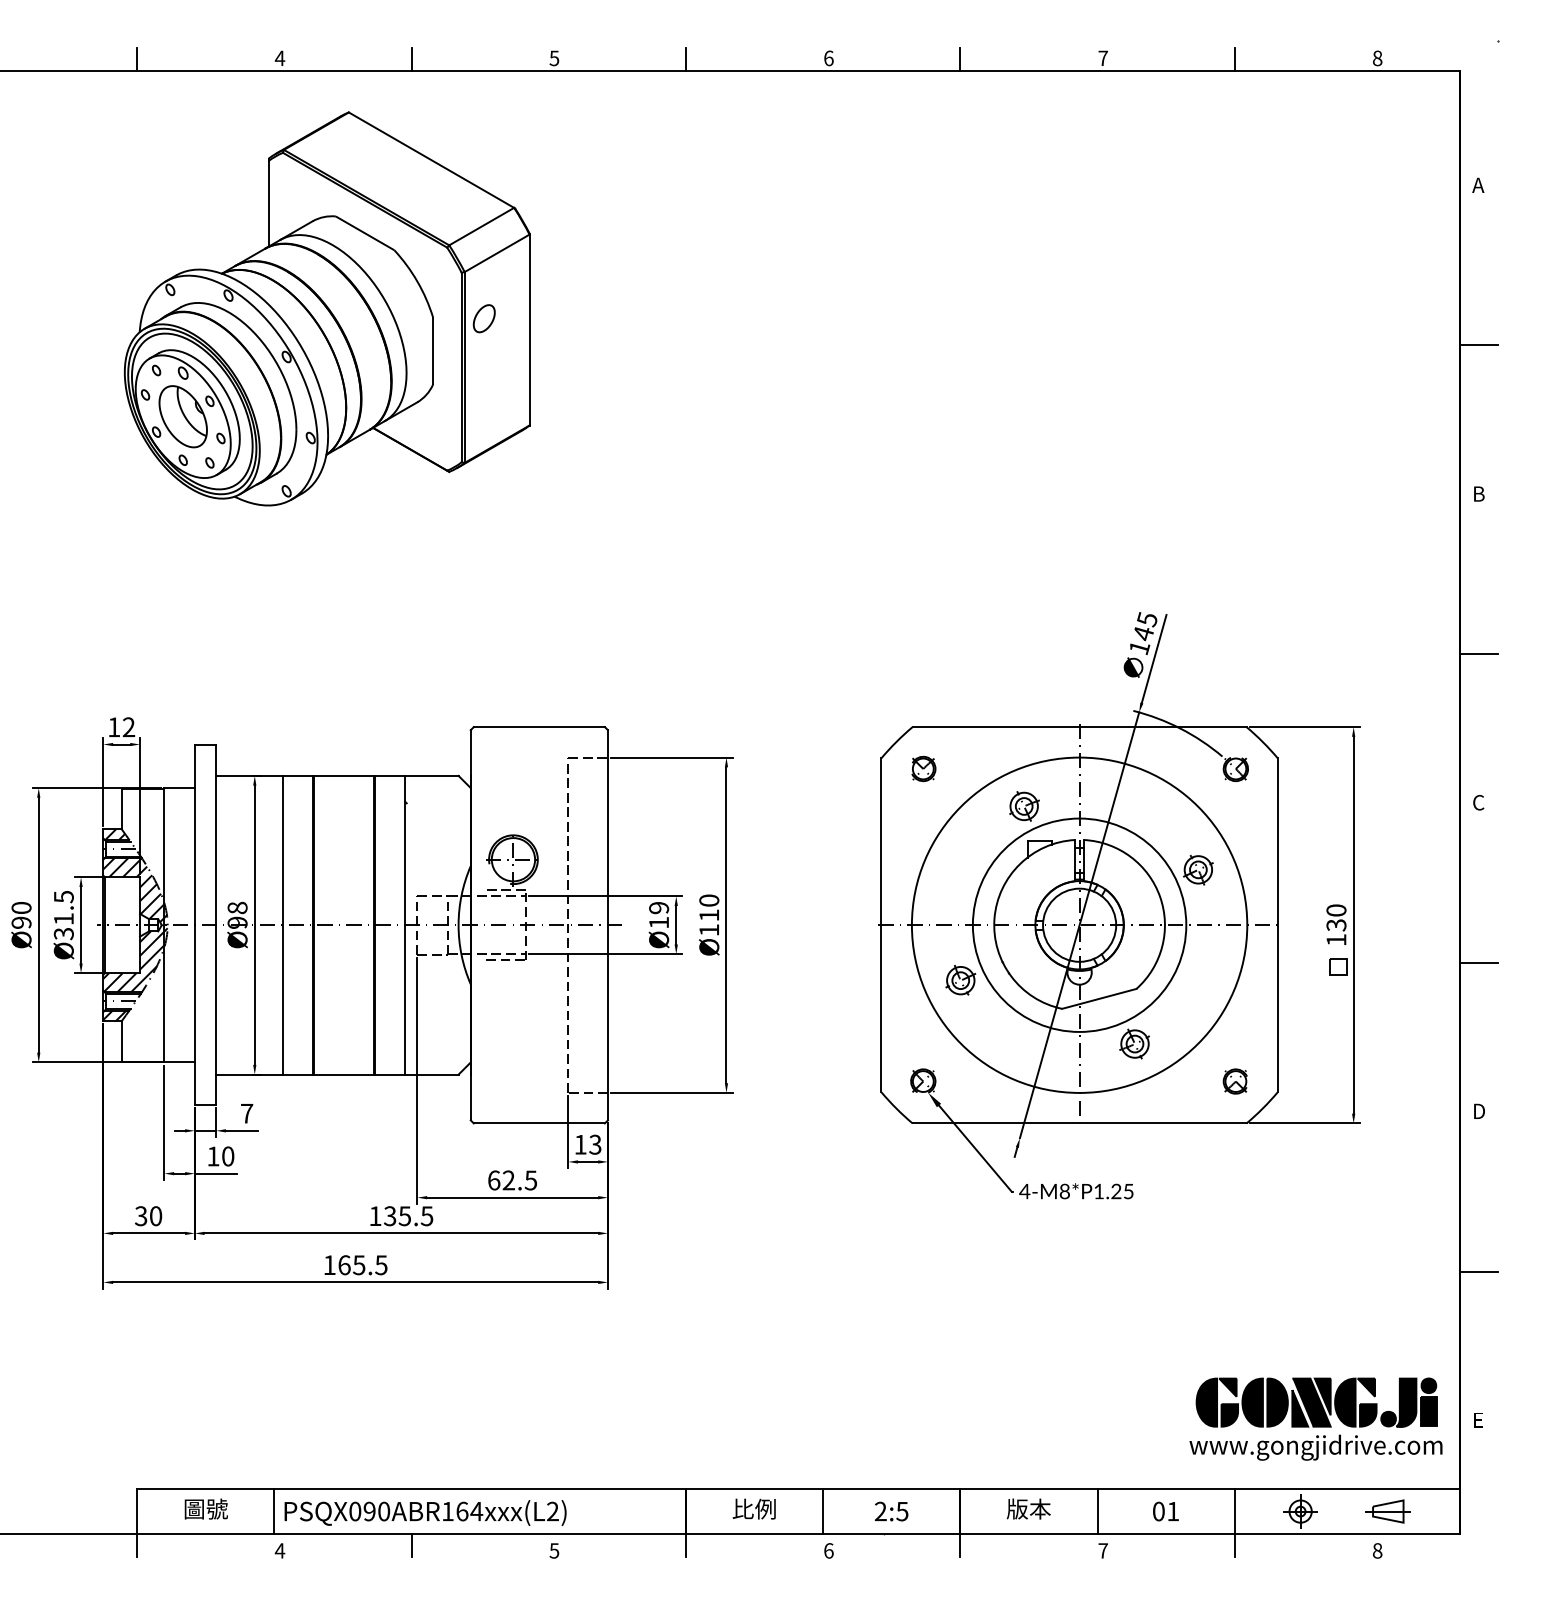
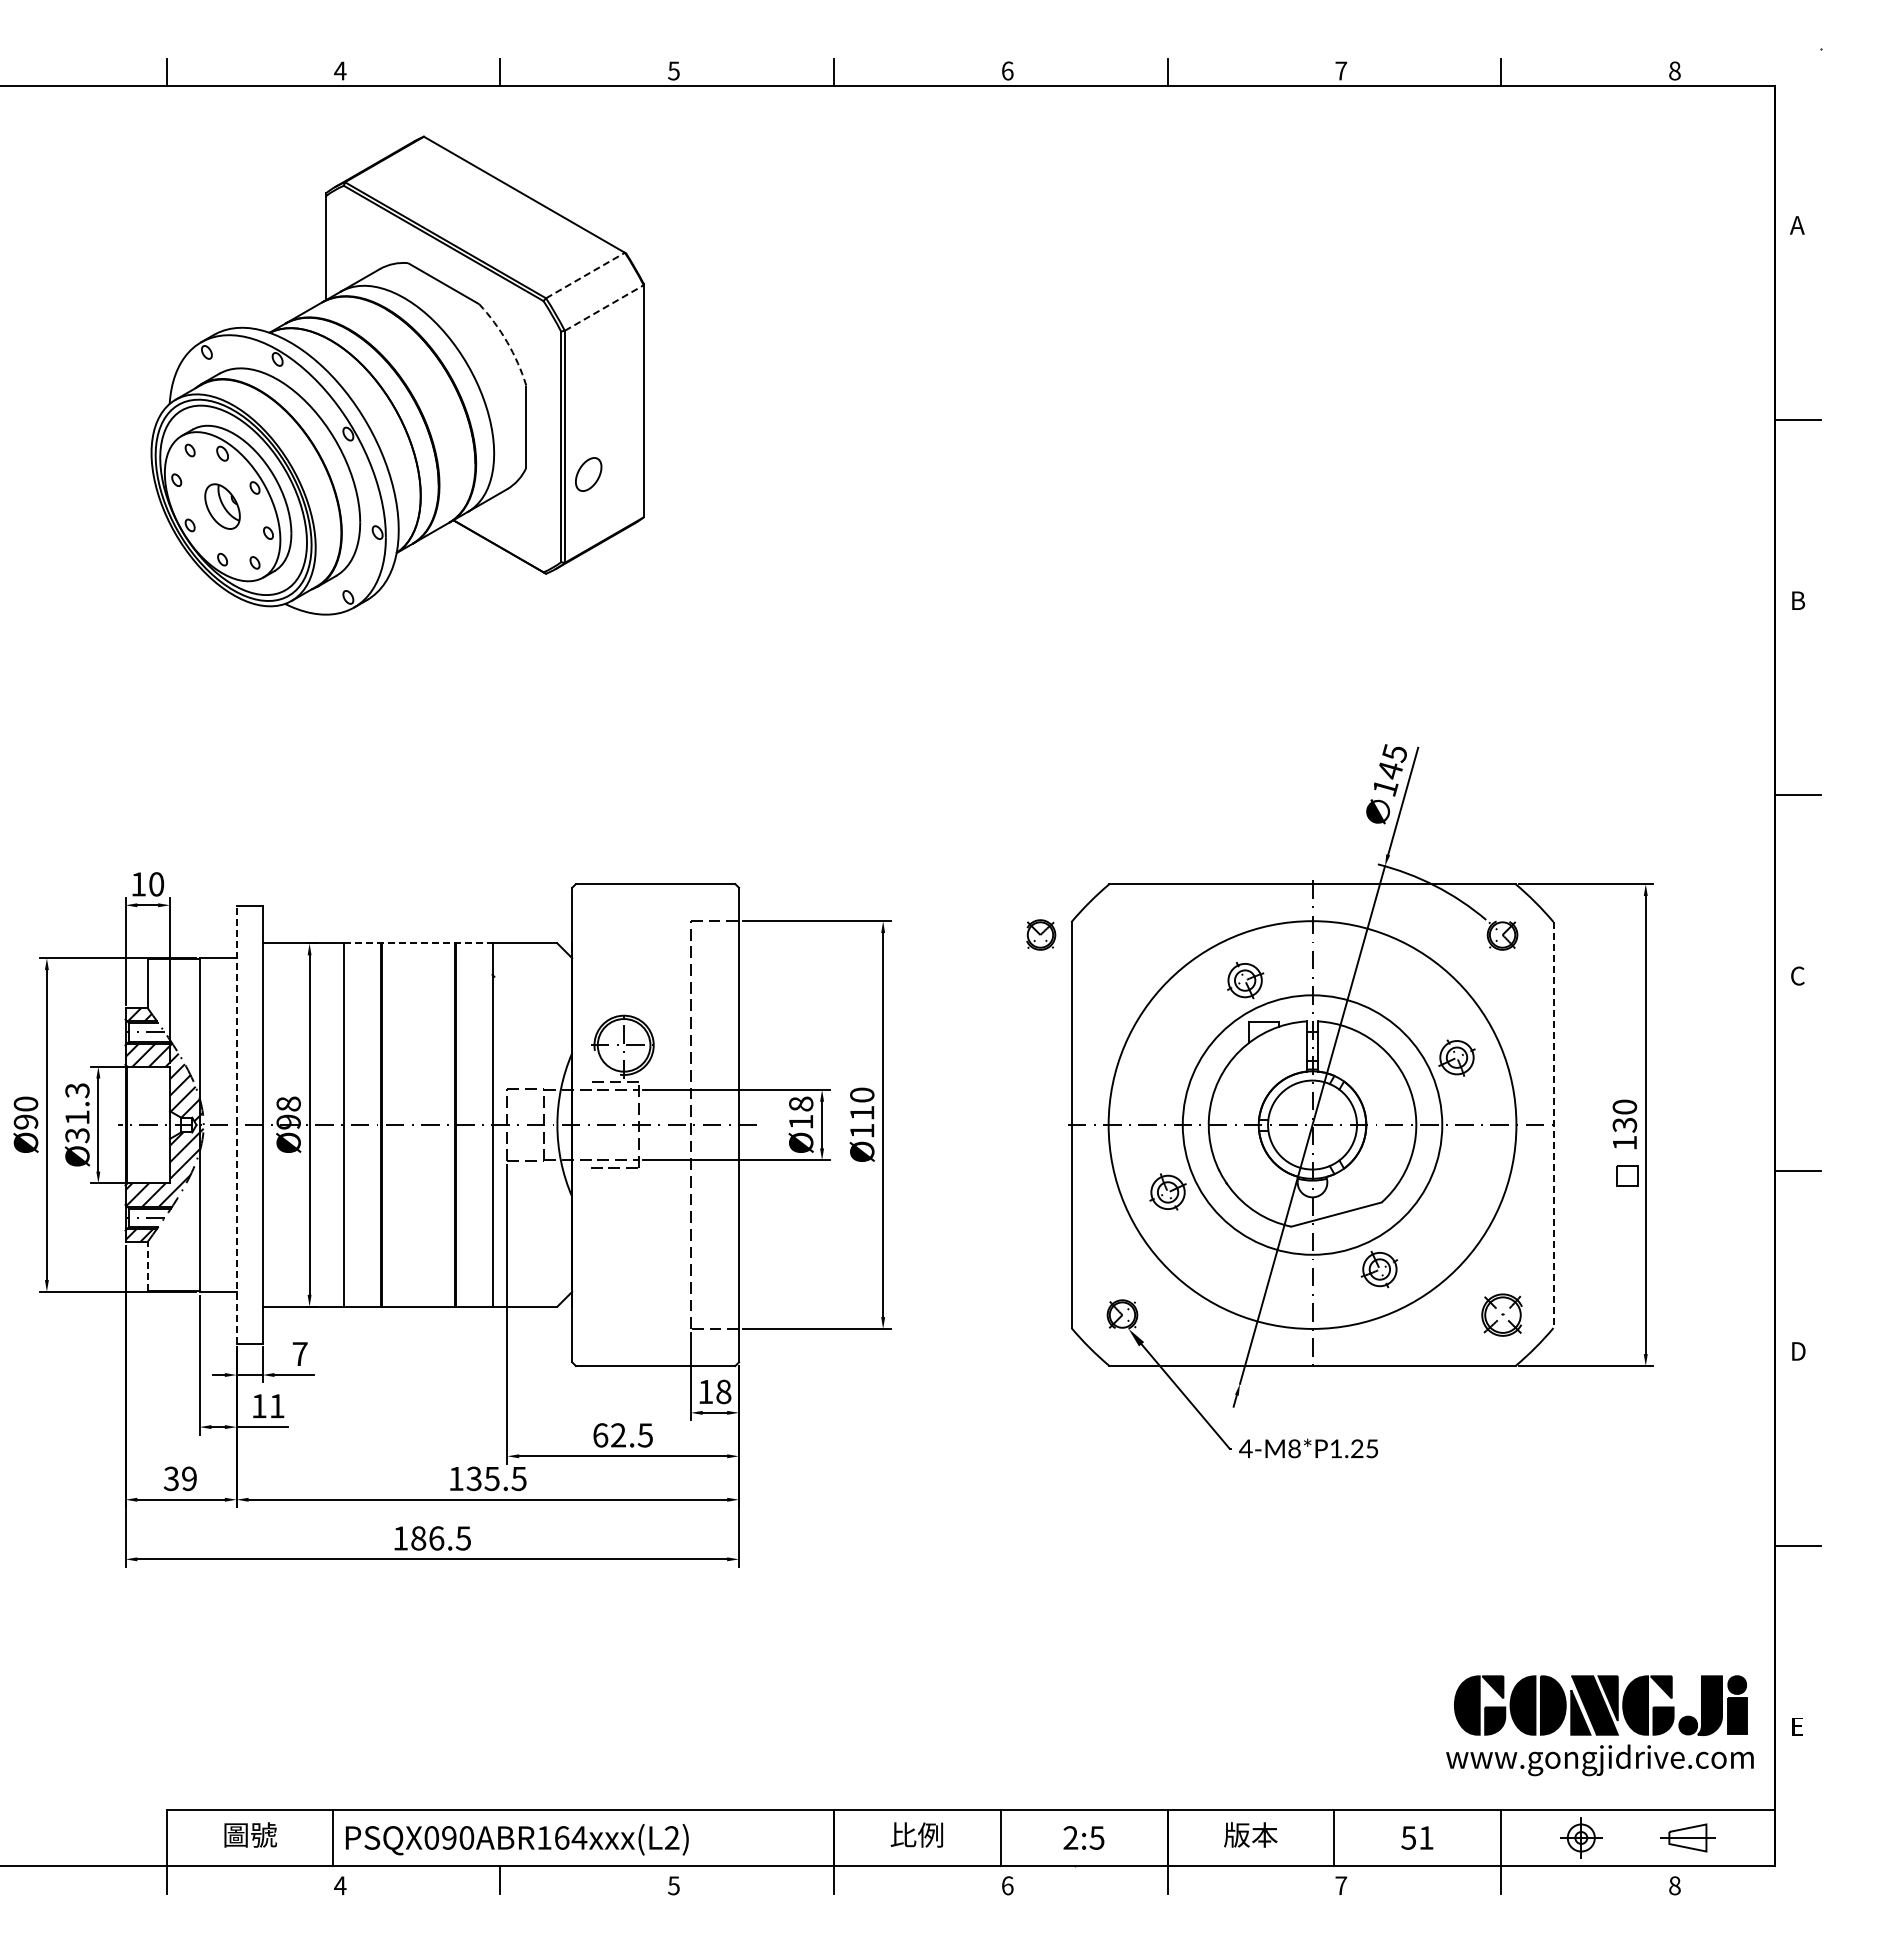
line: (481, 226) -> (585, 275), solid -> dashed
line: (497, 253) -> (604, 308), solid -> dashed
arc: (417, 281) -> (507, 342), solid -> dashed
part: (484, 318) -> (588, 474), moved
part: (183, 416) -> (222, 506), size x0.6
text: (128, 727) -> (156, 884), 12 -> 10
part: (924, 768) -> (1041, 934), moved
line: (344, 775) -> (418, 943), solid -> dashed
text: (63, 896) -> (77, 1090), Ø31.5 -> Ø31.3
text: (659, 907) -> (801, 1103), Ø19 -> Ø18
line: (194, 925) -> (236, 1125), solid -> dashed
line: (1277, 925) -> (1553, 1125), solid -> dashed
line: (121, 1041) -> (147, 1266), solid -> dashed
part: (1235, 1081) -> (1501, 1314), size x1.4
text: (595, 1144) -> (723, 1391), 13 -> 18
text: (228, 1156) -> (277, 1406), 10 -> 11
text: (156, 1215) -> (189, 1478), 30 -> 39
text: (351, 1265) -> (427, 1538), 165.5 -> 186.5
text: (1158, 1511) -> (1408, 1837), 01 -> 51

